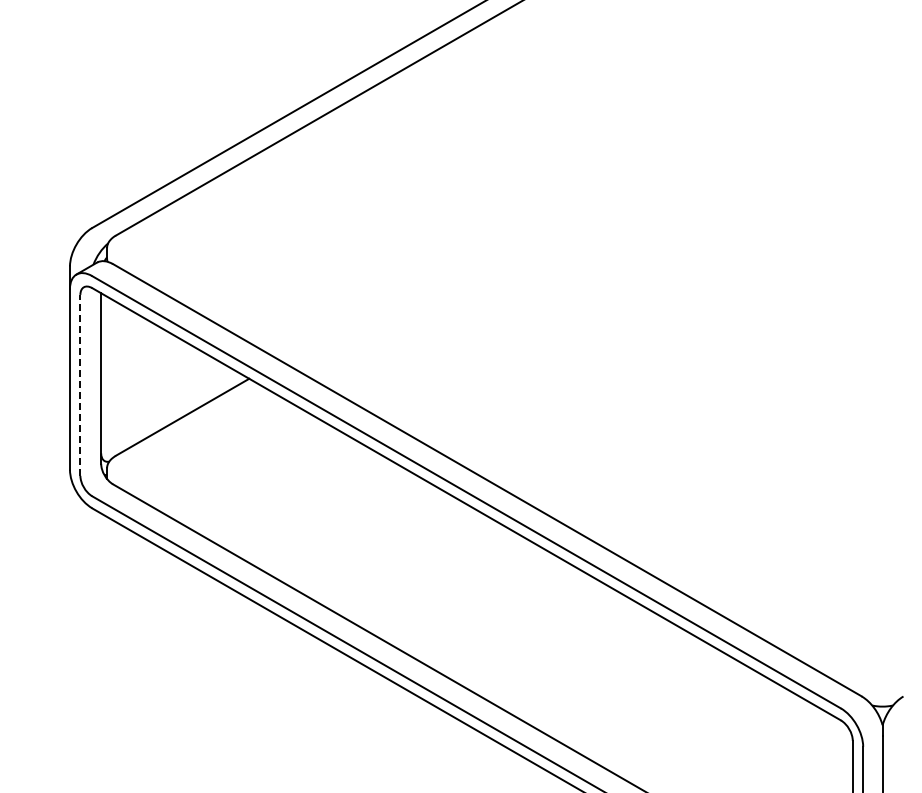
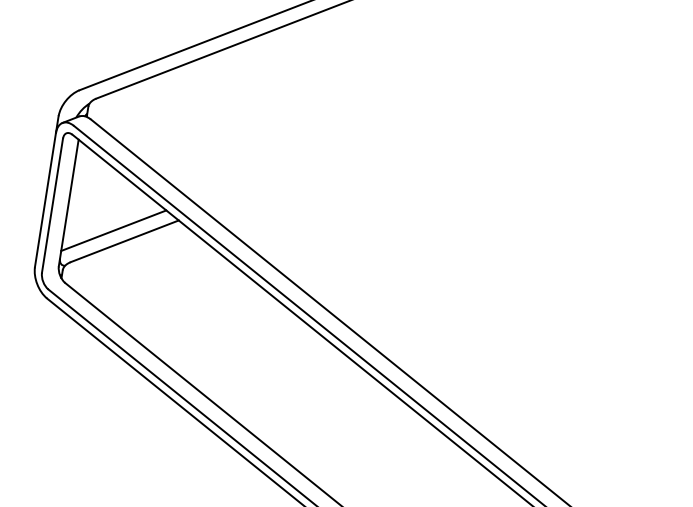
line: (80, 384) -> (52, 205), dashed -> solid
line: (165, 405) -> (113, 230), added

